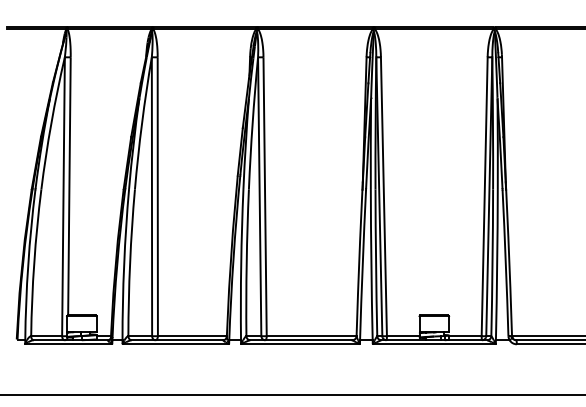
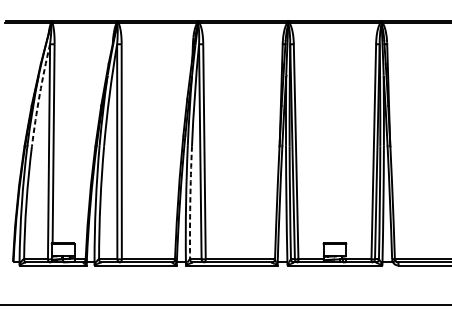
arc: (51, 123) -> (39, 95), solid -> dashed
arc: (246, 262) -> (190, 202), solid -> dashed

